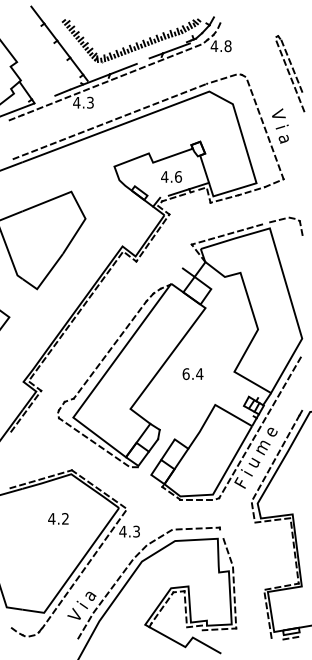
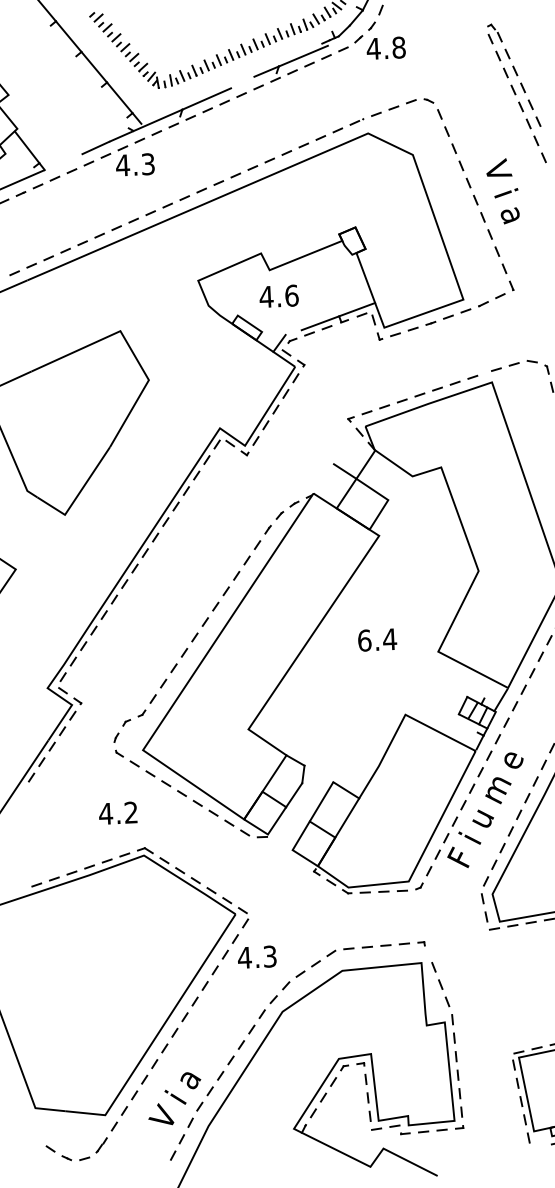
text: (171, 176) -> (278, 295), moved
text: (192, 373) -> (376, 638), moved
text: (58, 518) -> (118, 812), moved

